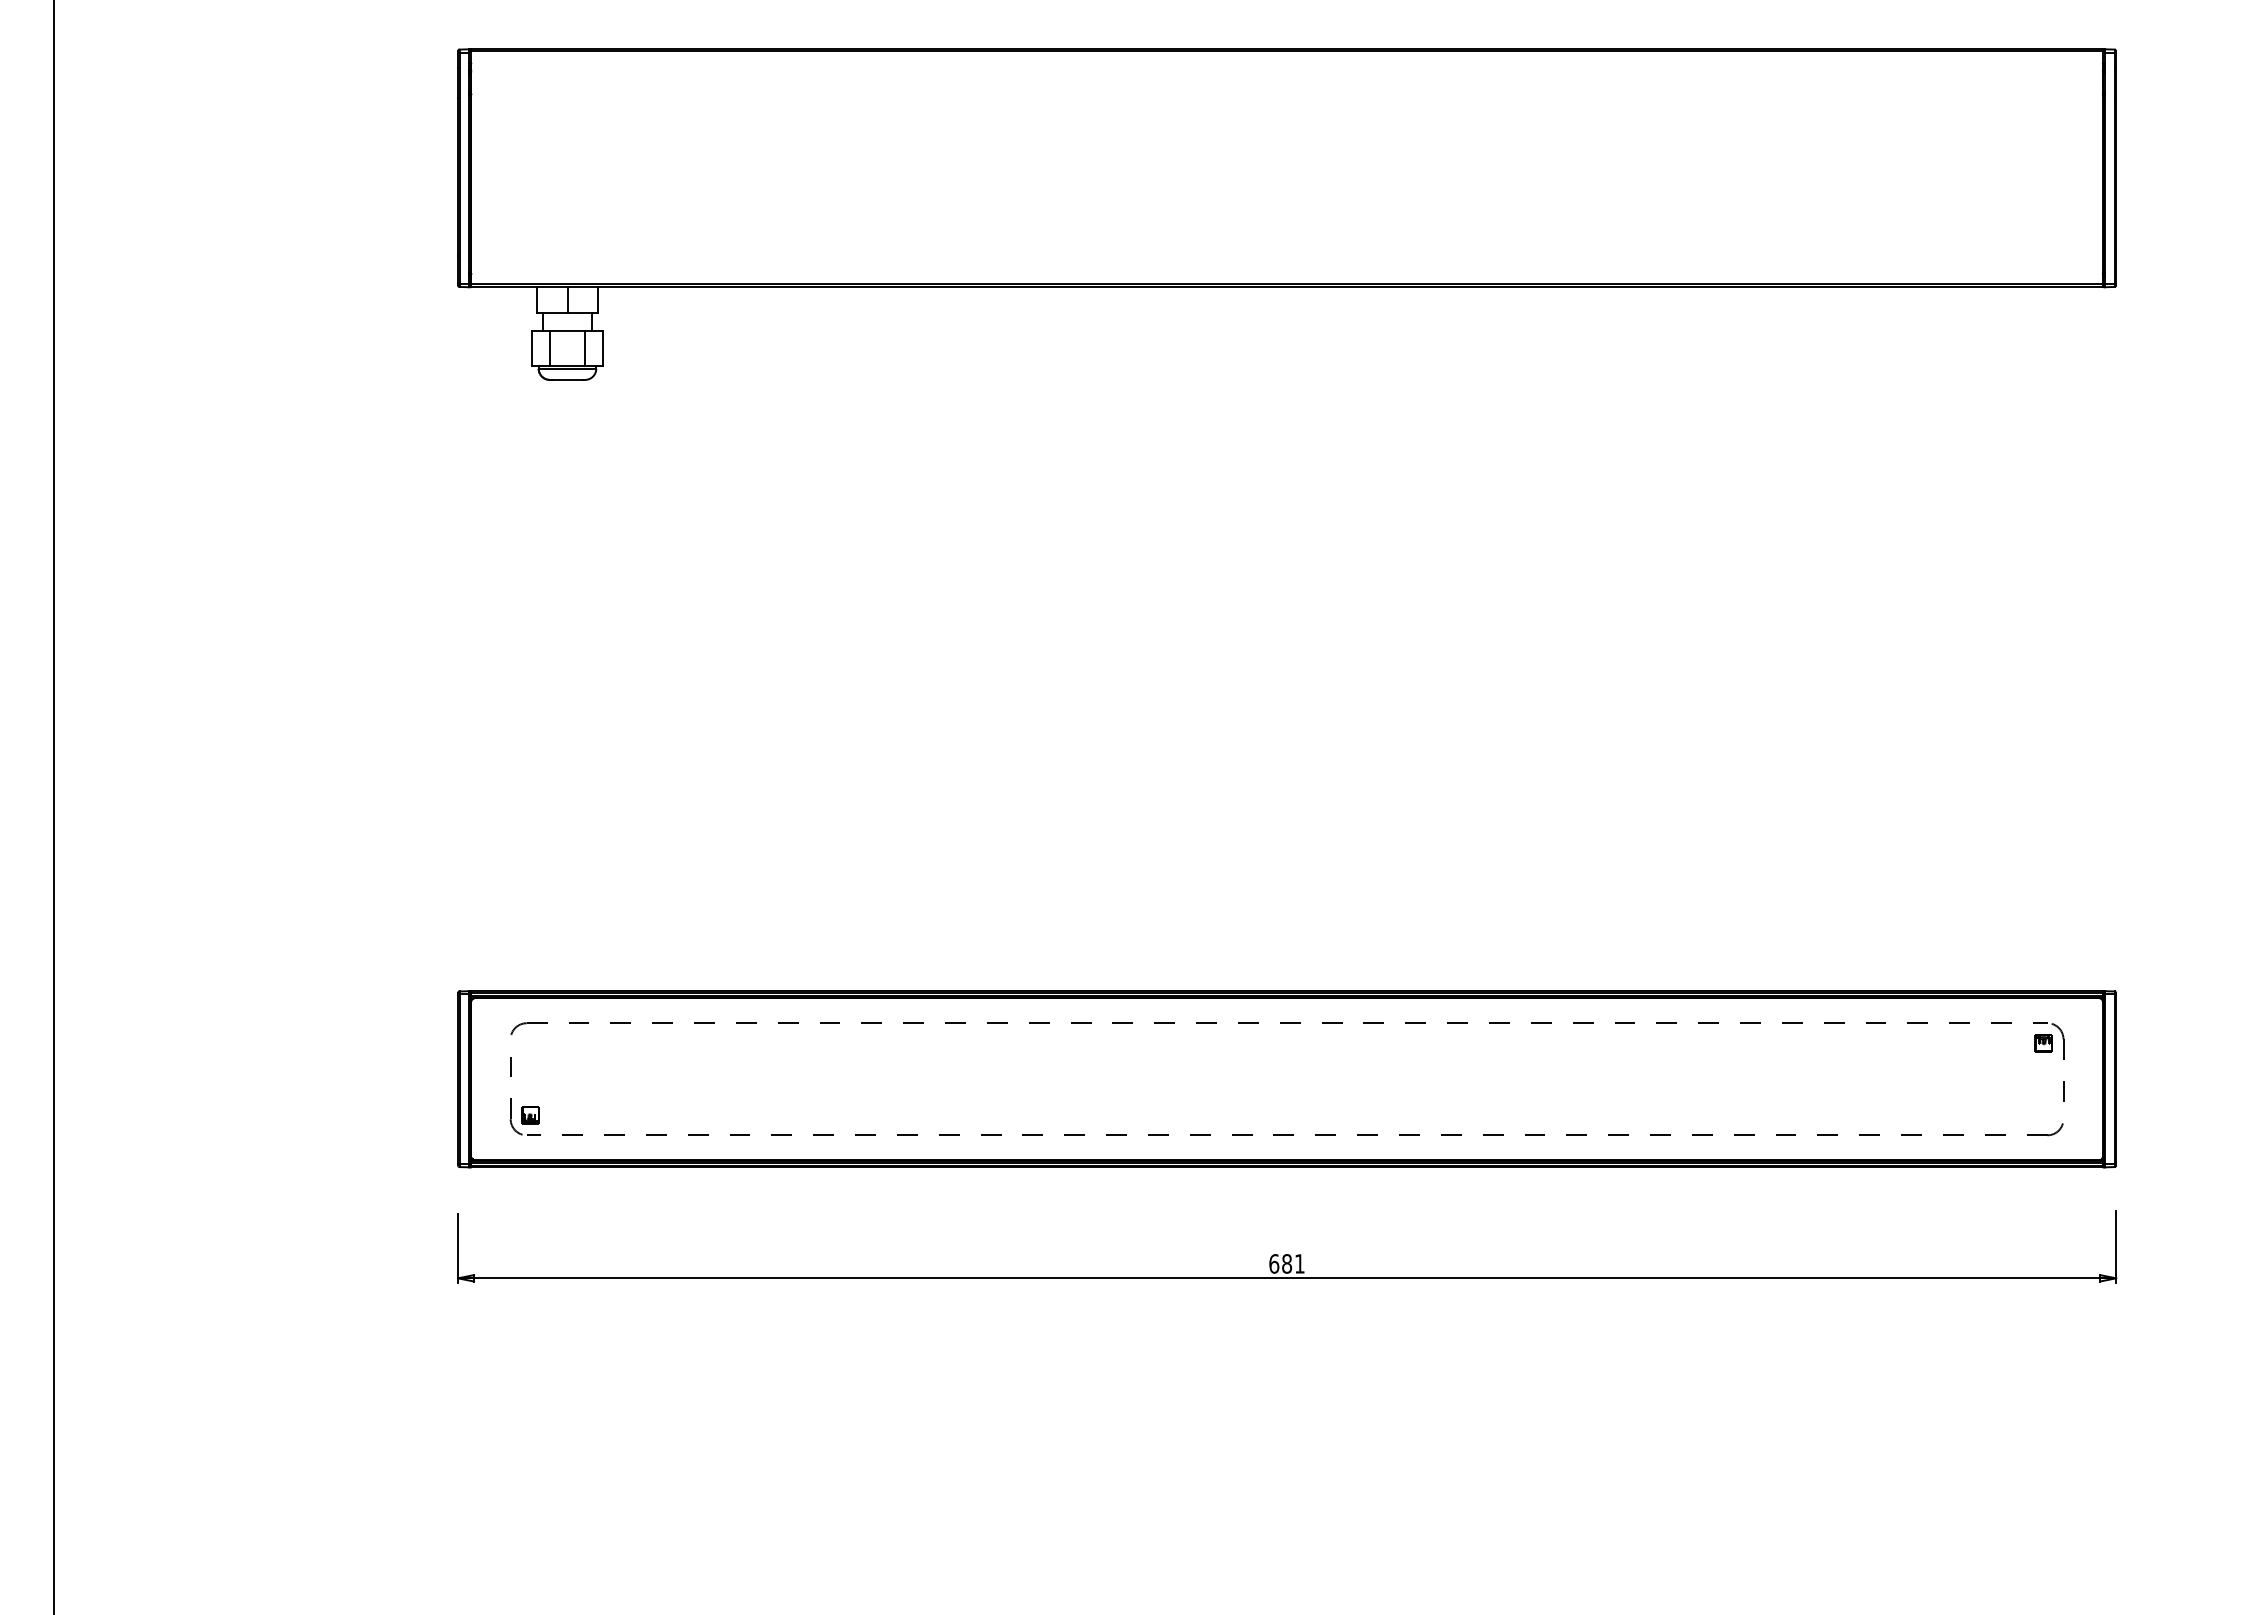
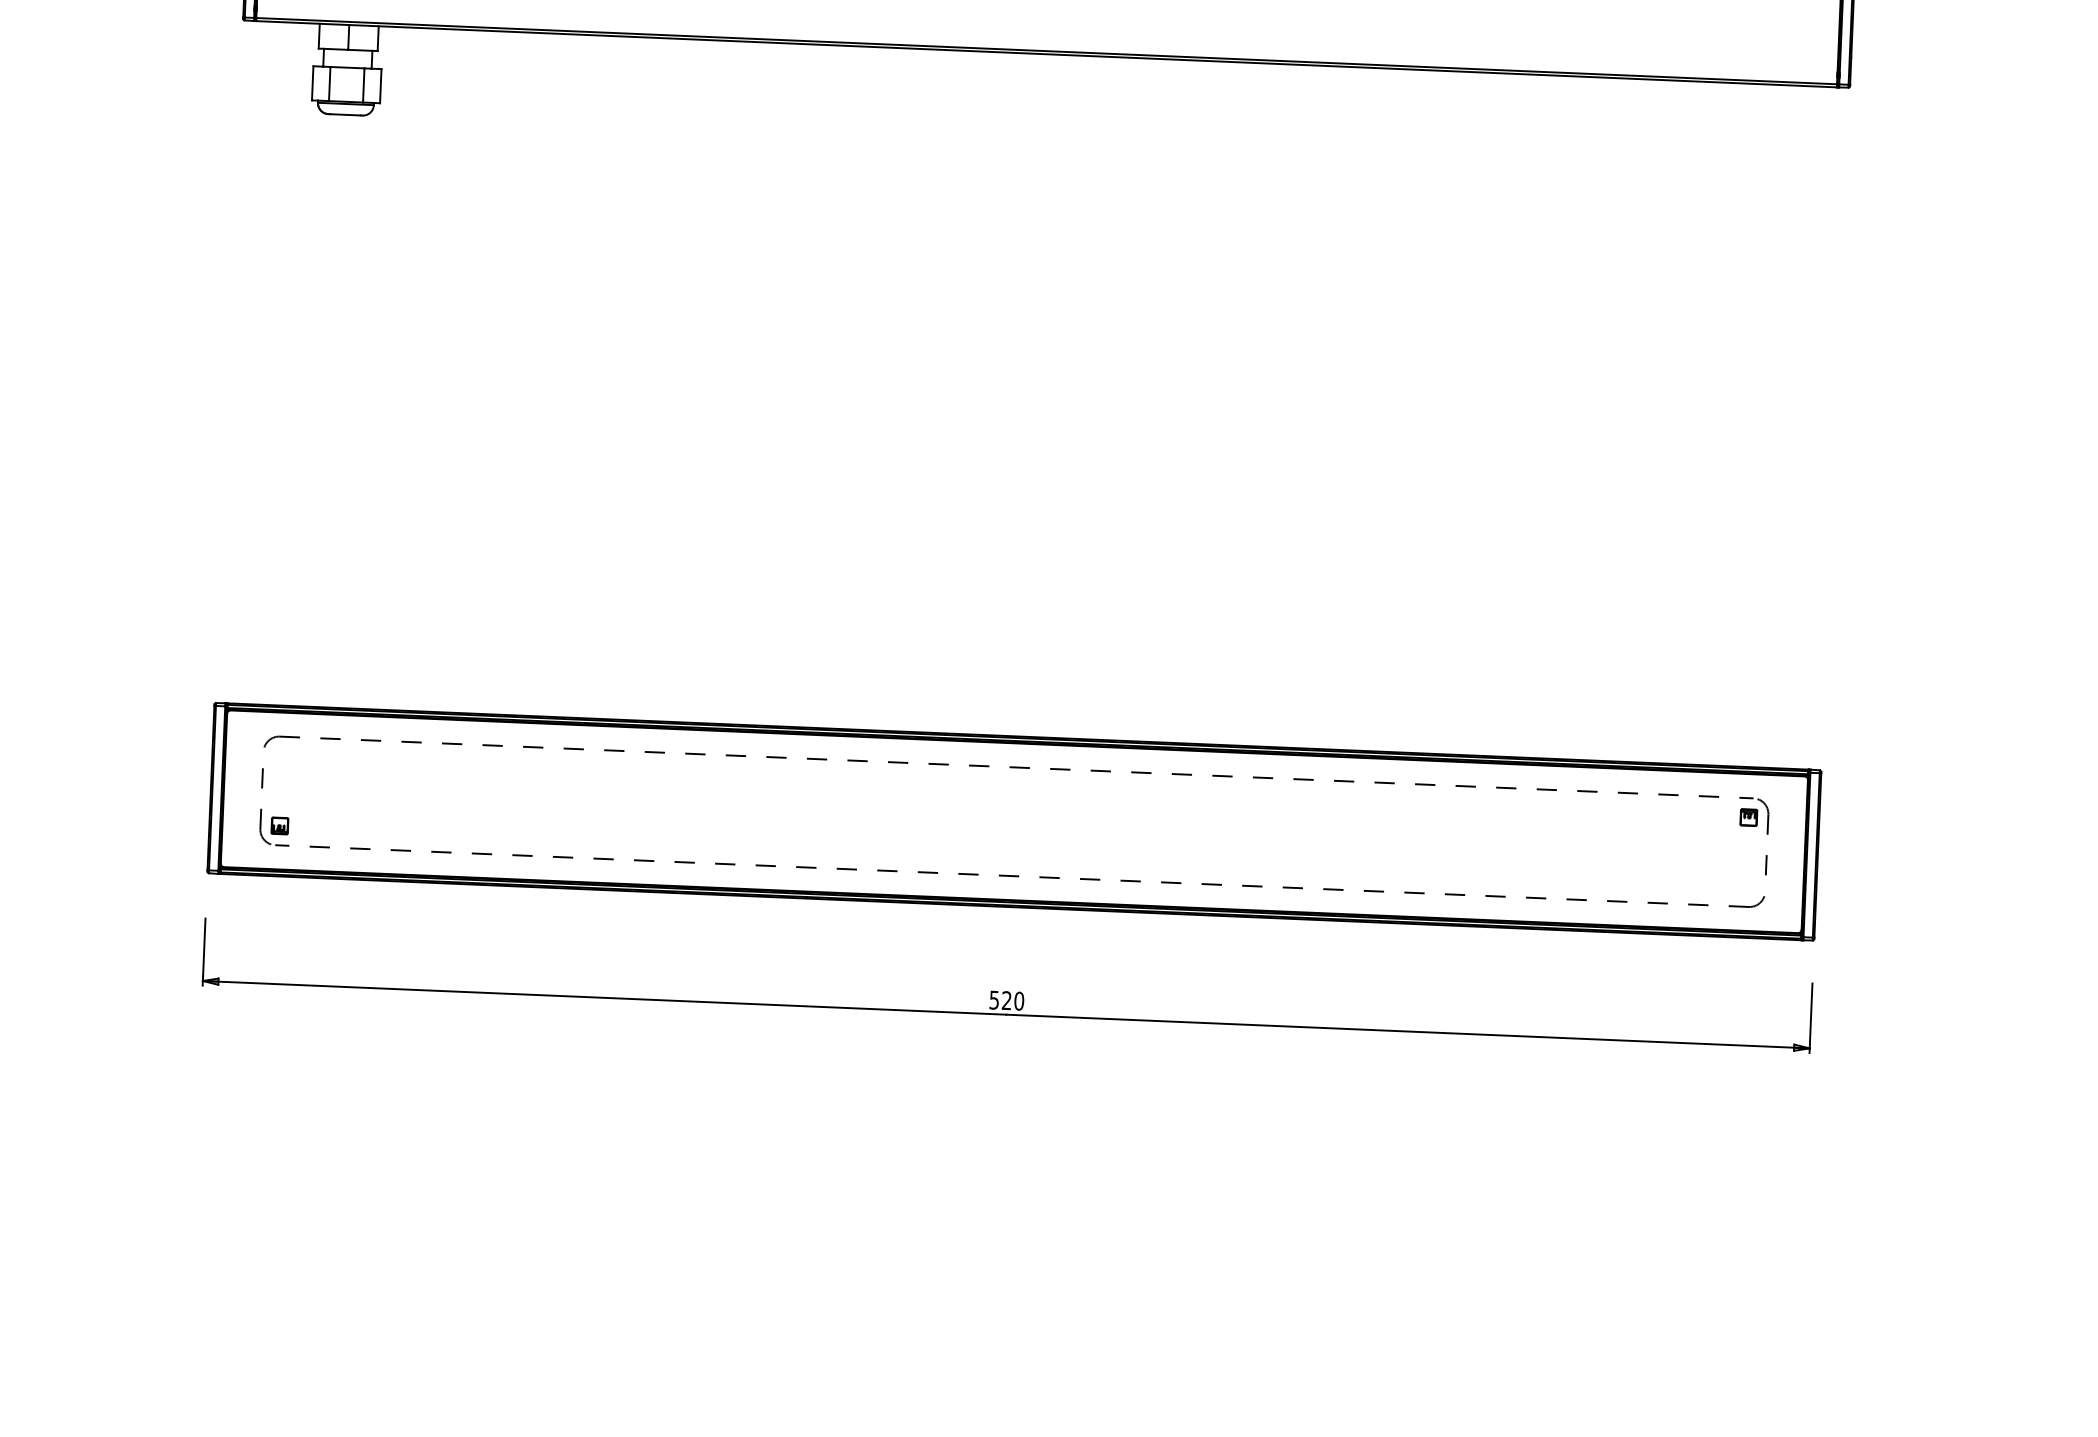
text: (1286, 1263) -> (1006, 1000), 681 -> 520

